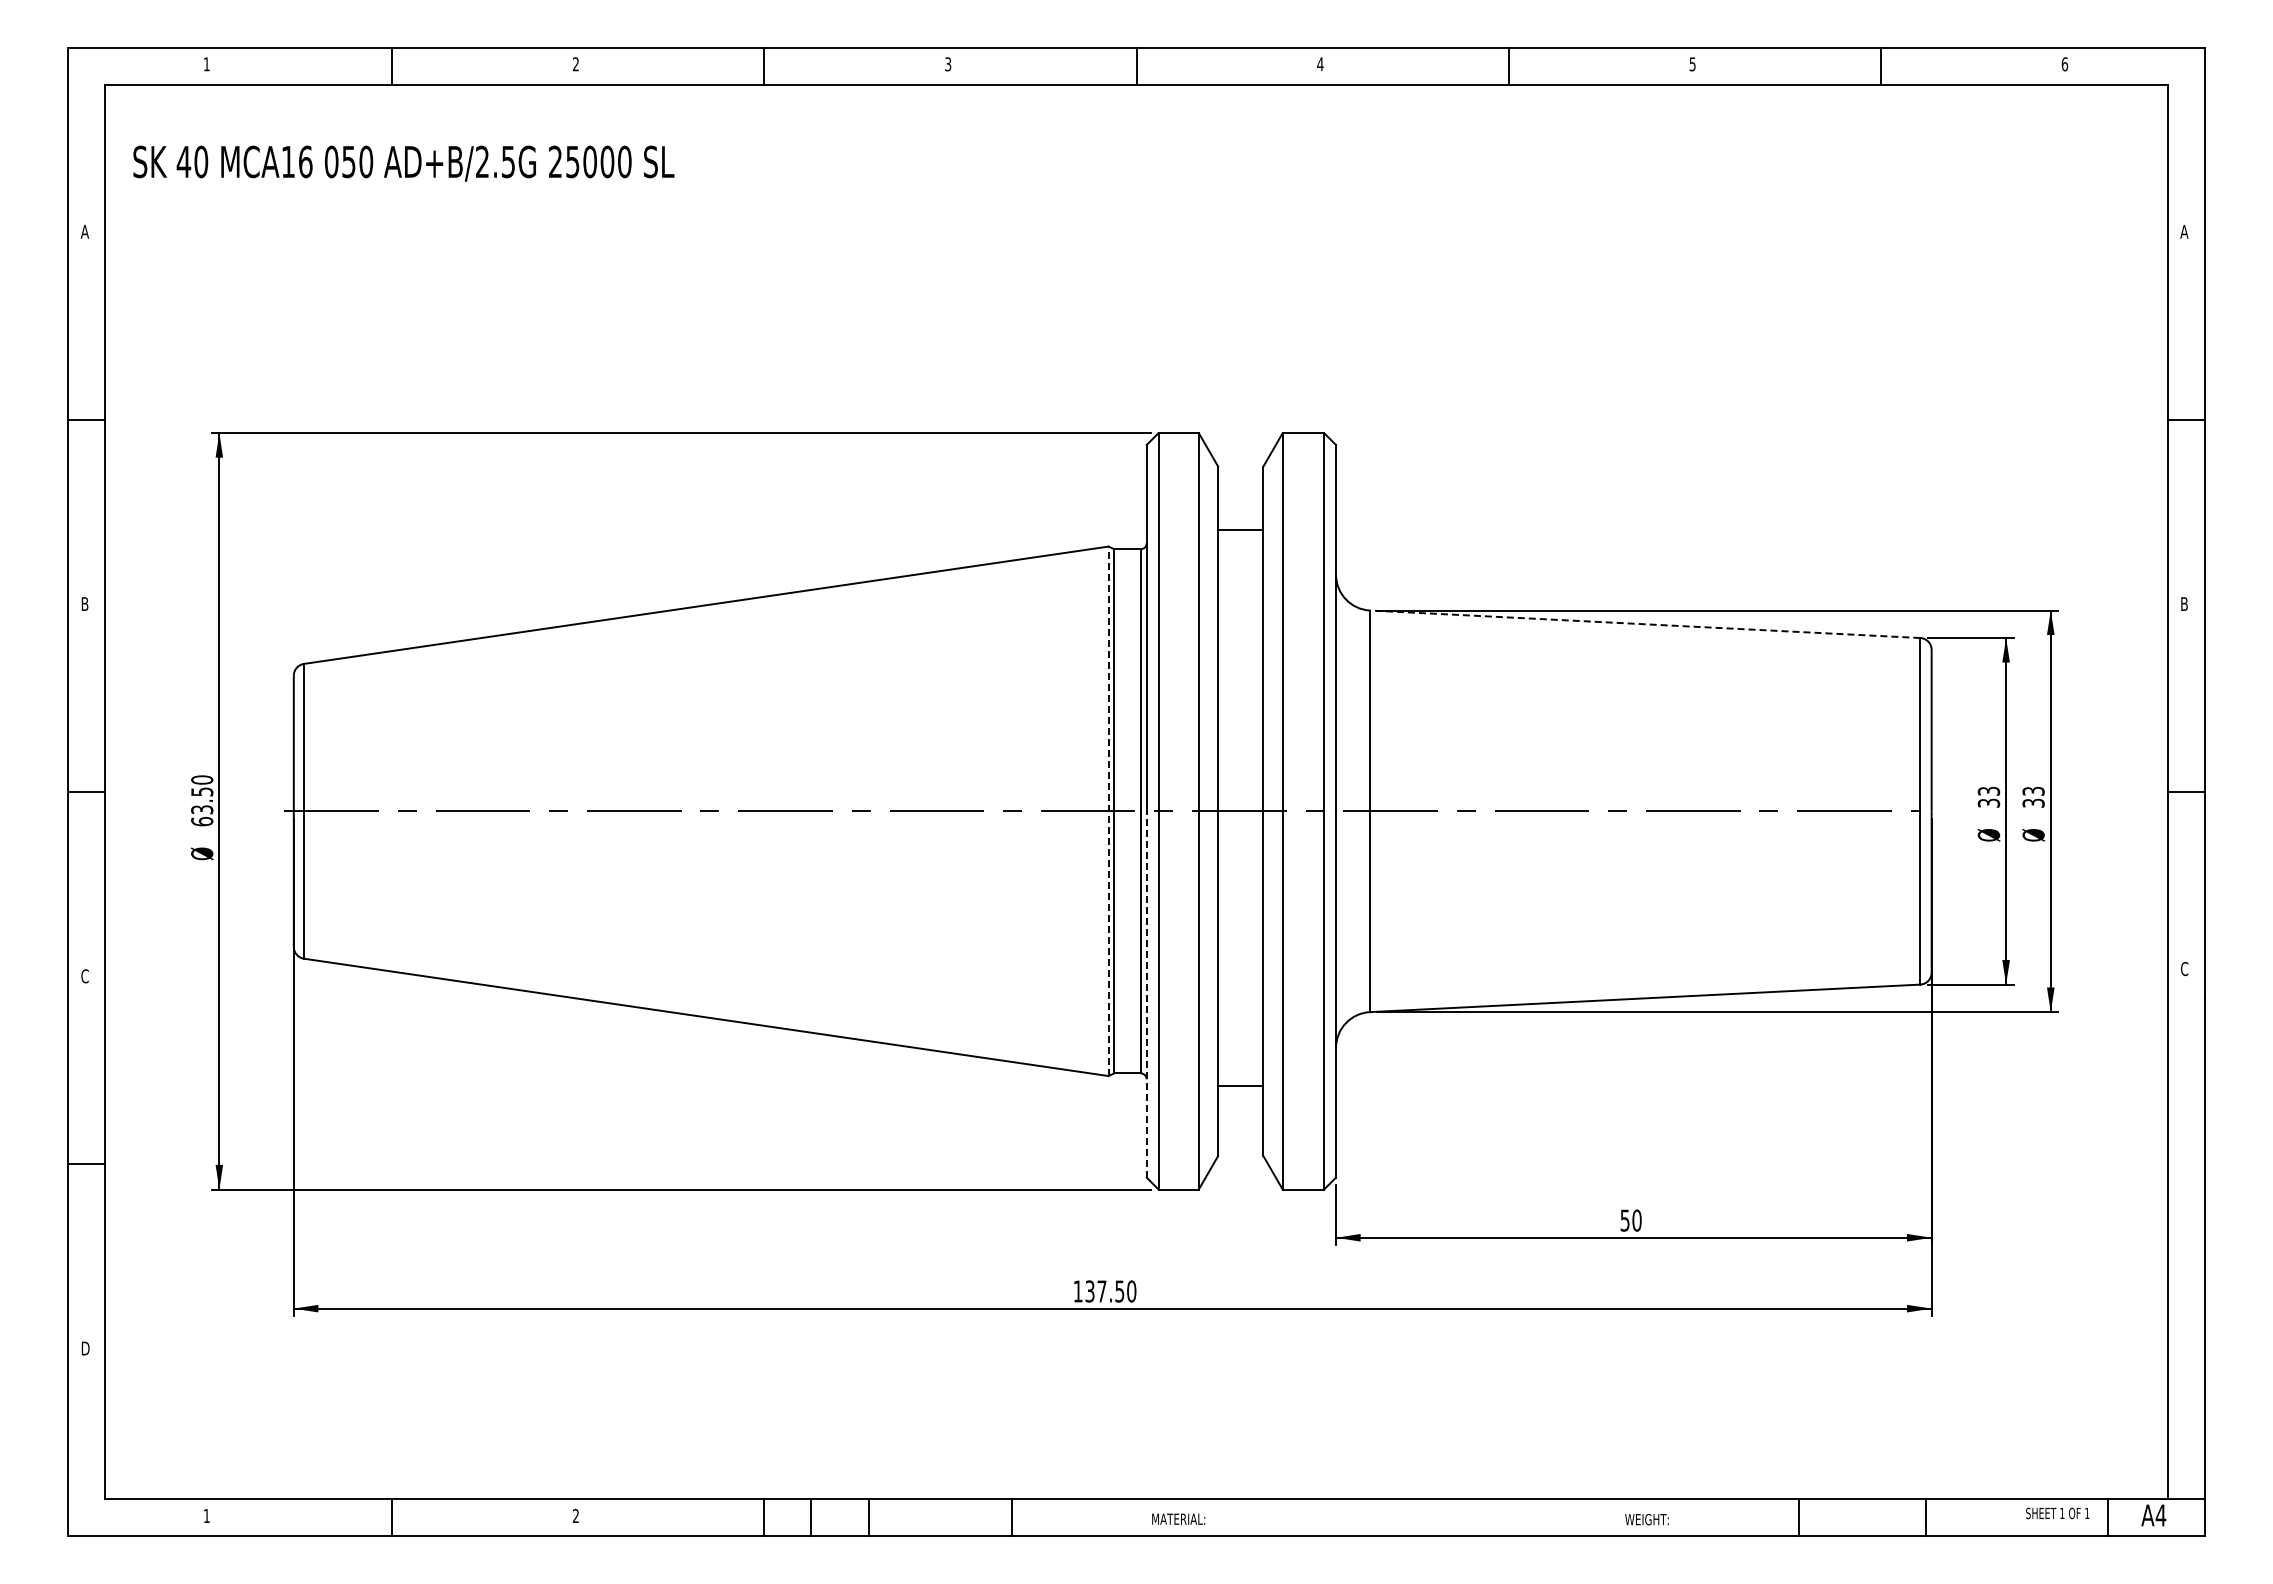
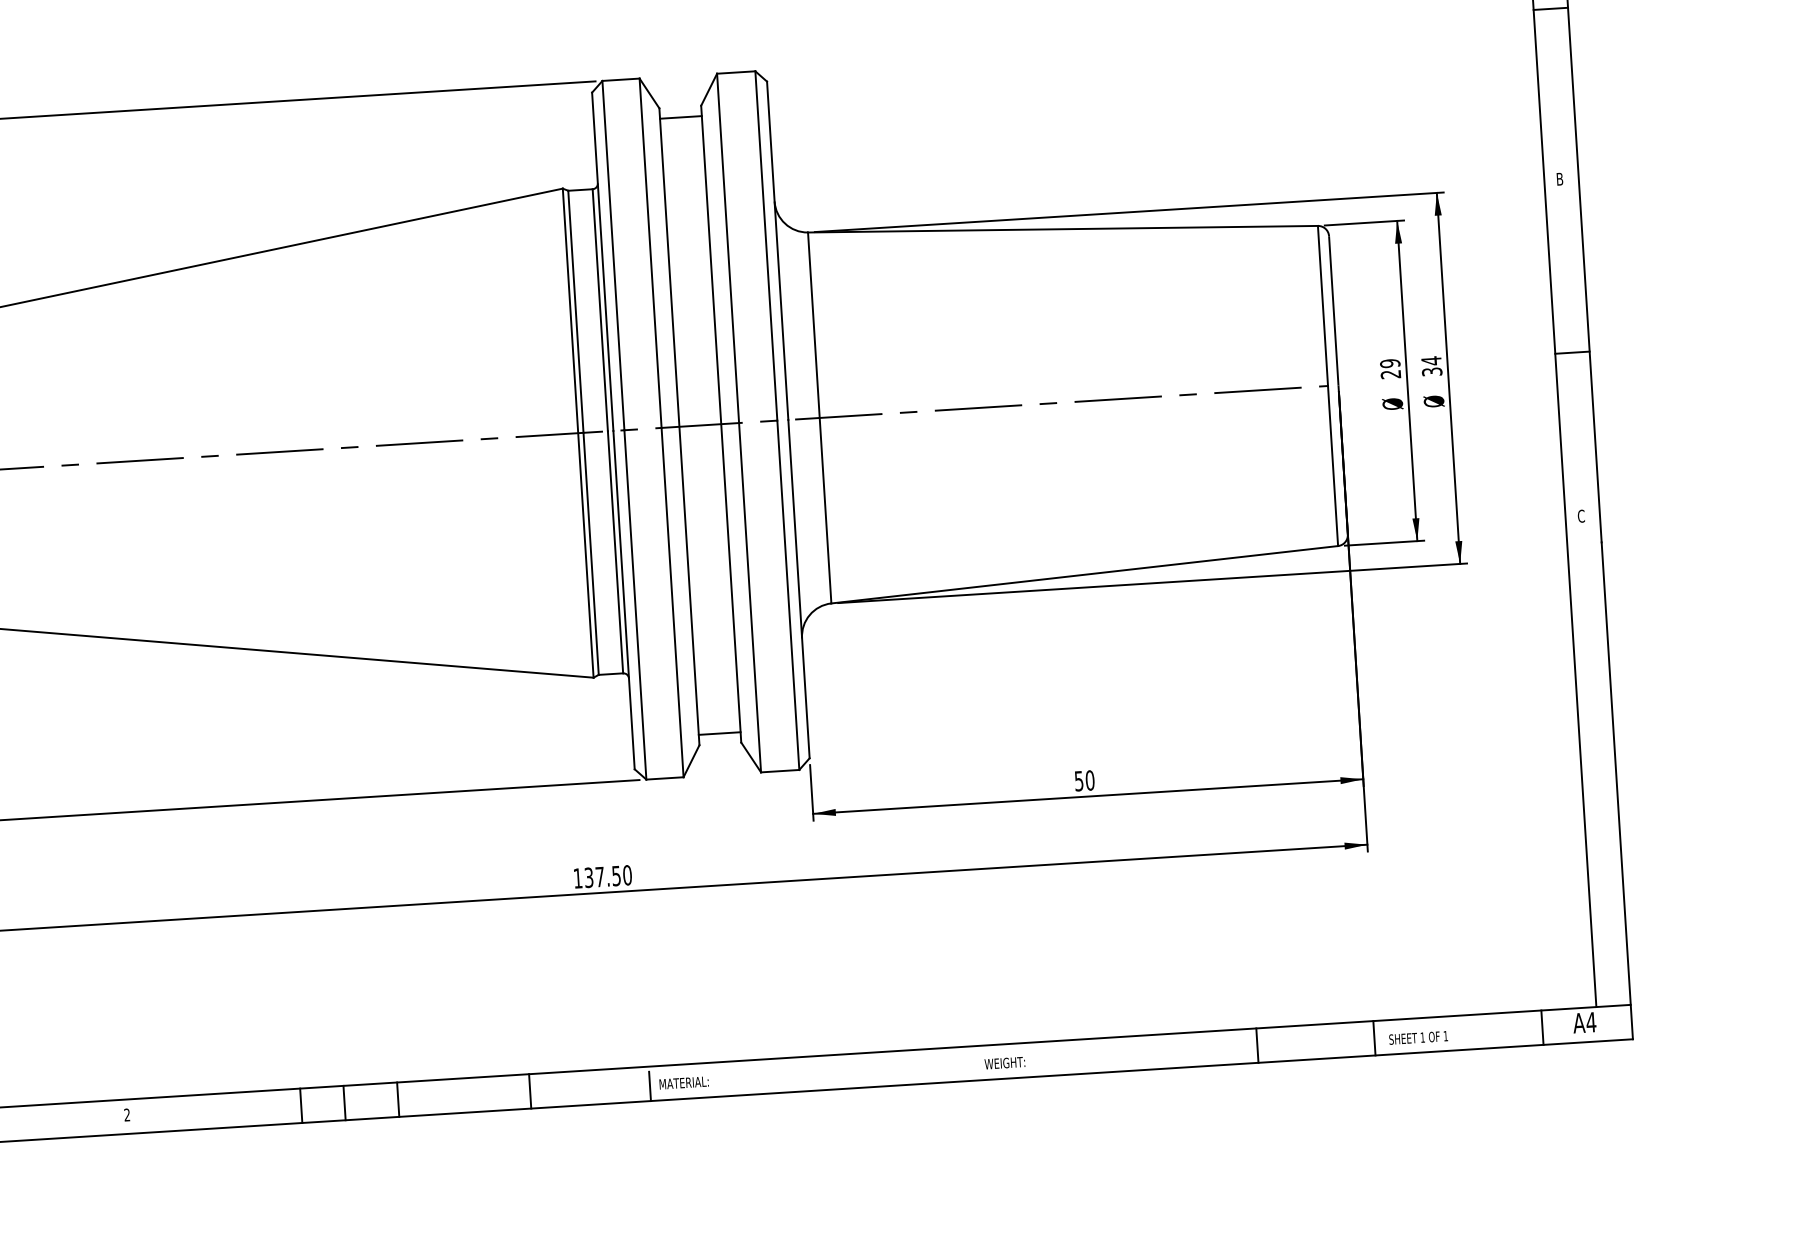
line: (1240, 529) -> (680, 117), moved
line: (1644, 624) -> (1062, 229), dashed -> solid
text: (2033, 791) -> (1431, 361), 33 -> 34
text: (1989, 796) -> (1391, 368), 33 -> 29
line: (1108, 811) -> (578, 433), dashed -> solid
line: (1146, 993) -> (623, 599), dashed -> solid
line: (1240, 1085) -> (719, 733), moved
text: (2057, 1513) -> (1418, 1037), moved
text: (1646, 1519) -> (1004, 1063), moved
line: (1141, 1520) -> (649, 1086), added

